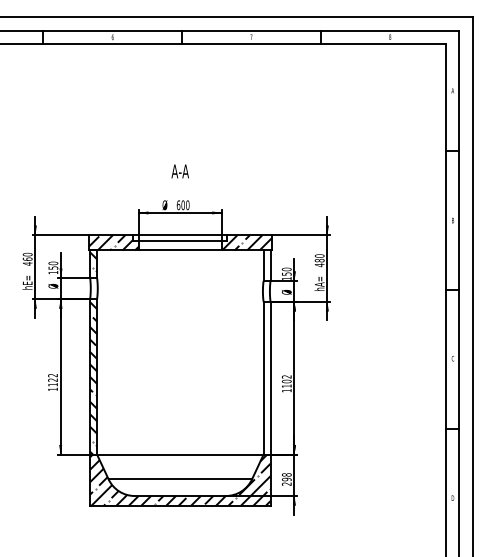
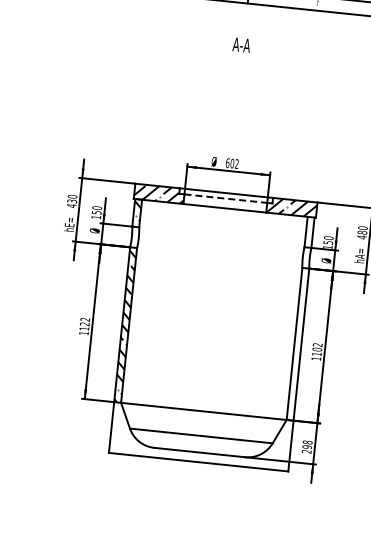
text: (179, 171) -> (240, 45), moved
text: (187, 205) -> (236, 164), 600 -> 602
line: (180, 240) -> (226, 198), solid -> dashed
text: (27, 258) -> (72, 200), 460 -> 430
hatch: (180, 479) -> (201, 436), removed

